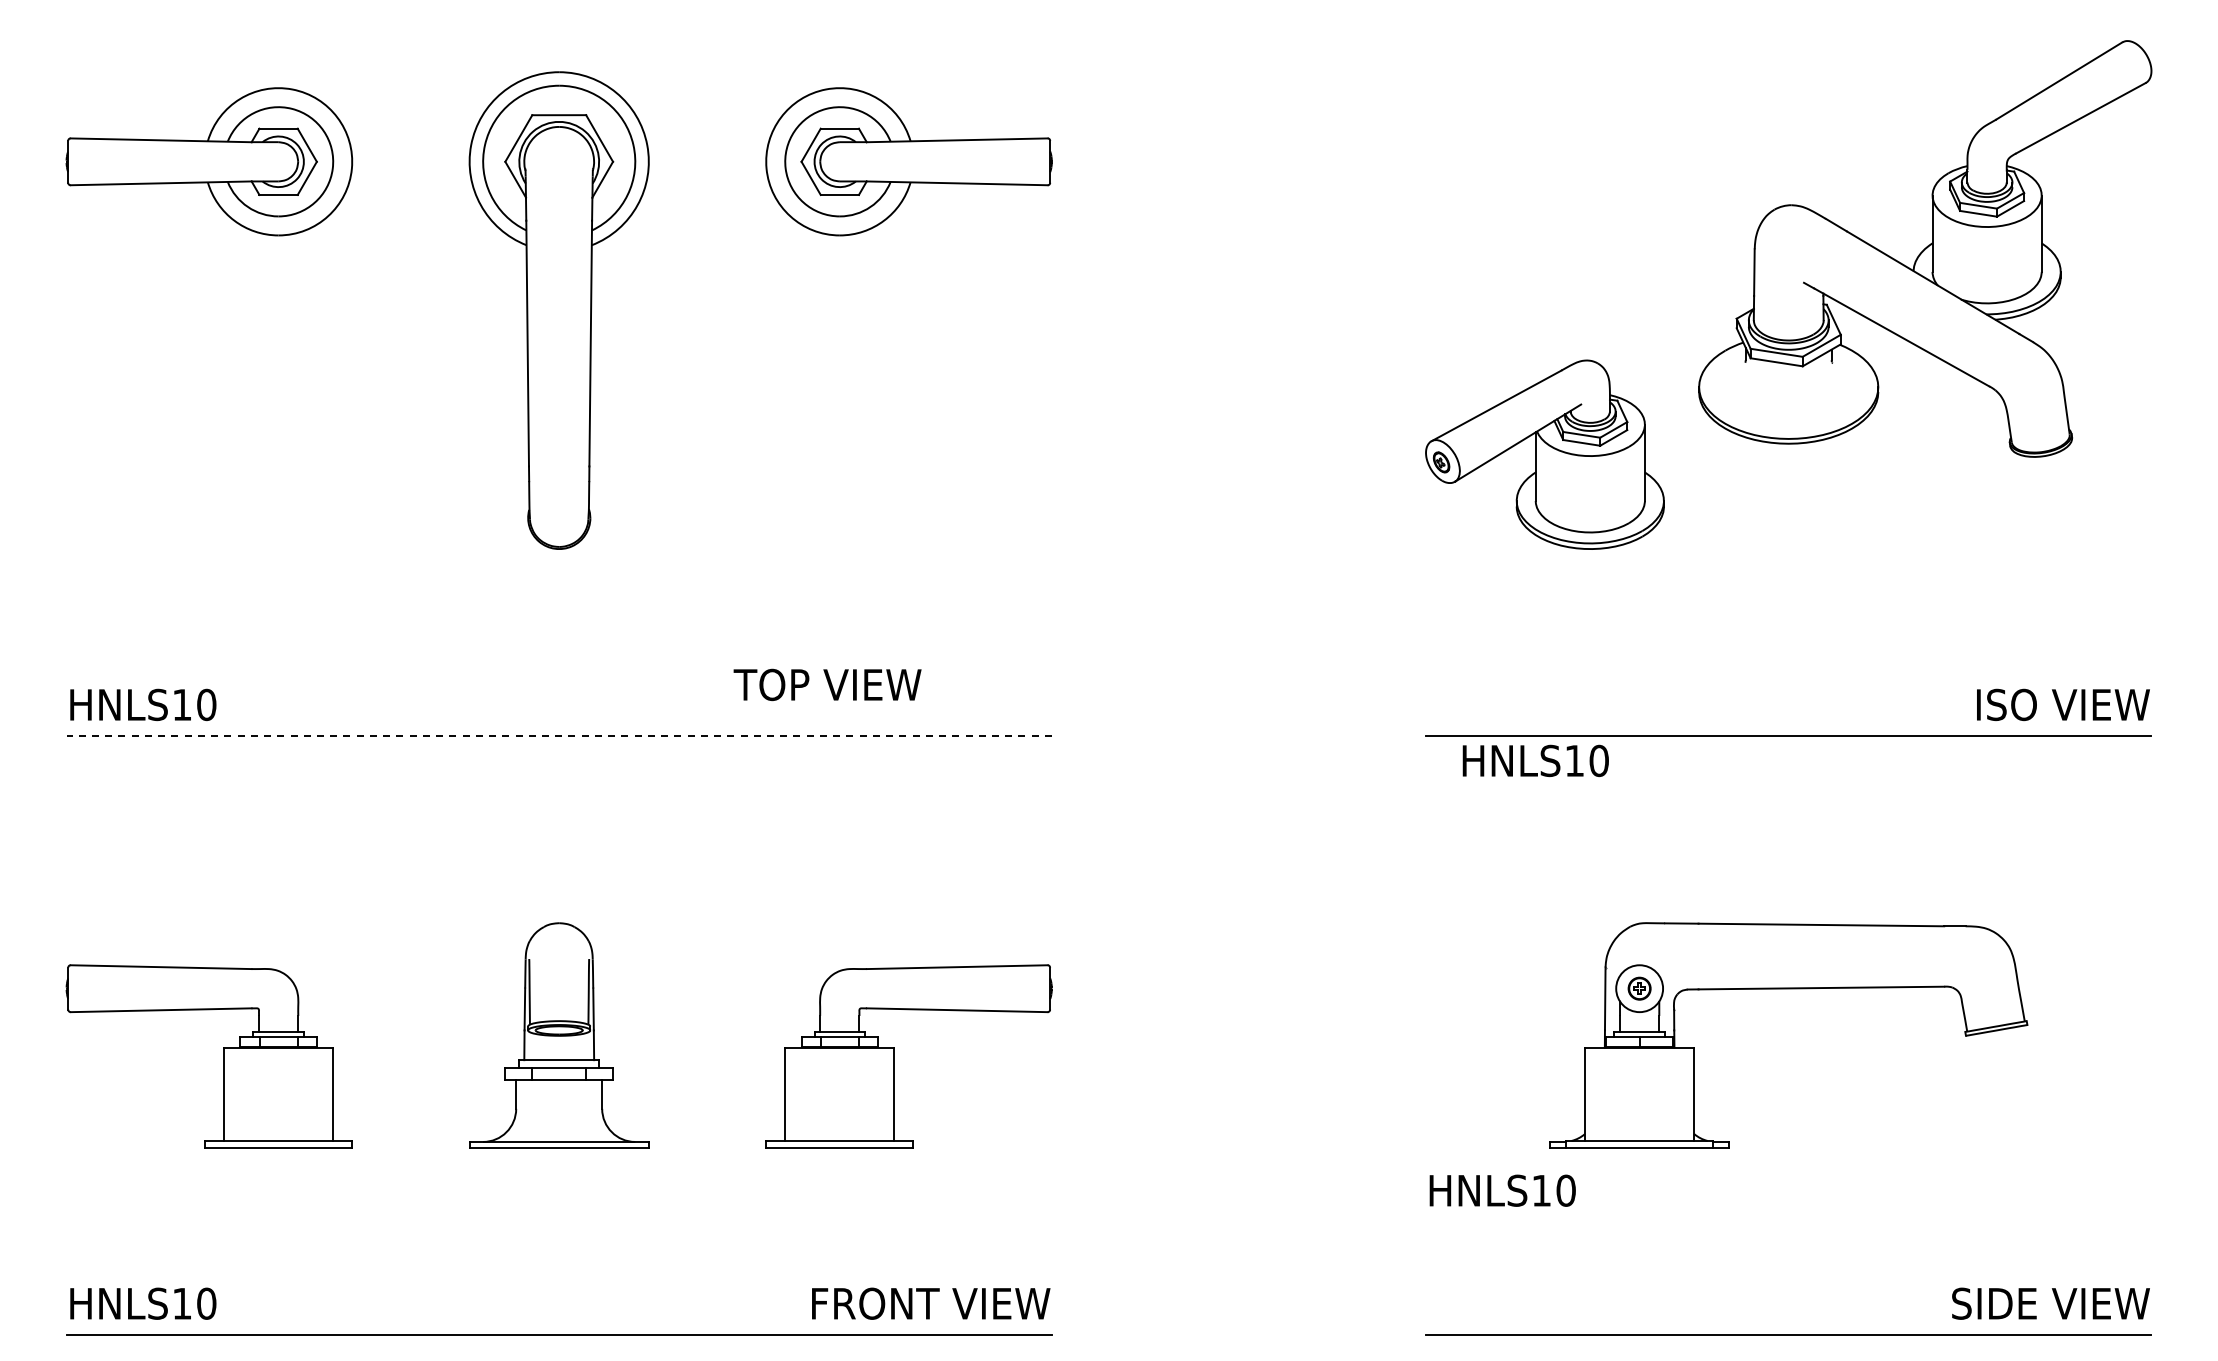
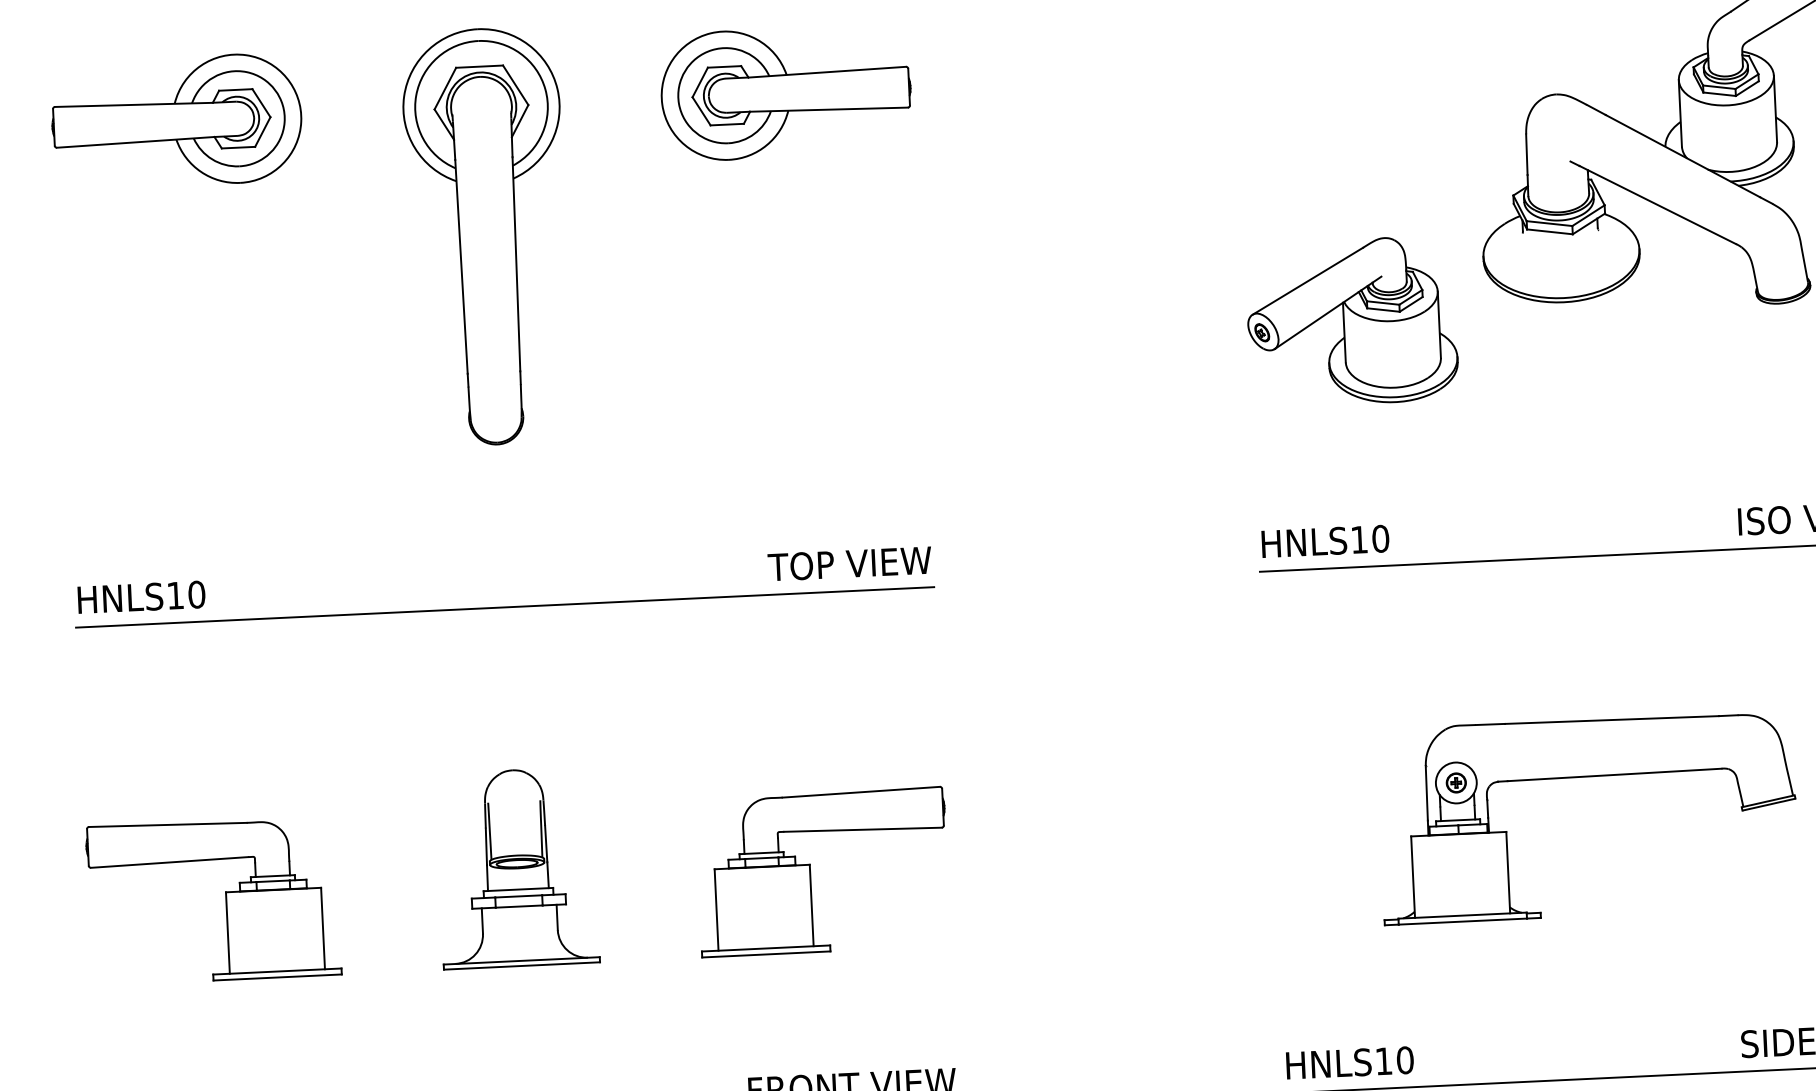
text: (827, 684) -> (849, 563), moved
line: (559, 736) -> (505, 607), dashed -> solid
text: (1535, 760) -> (1325, 541), moved
text: (1502, 1190) -> (1349, 1062), moved

